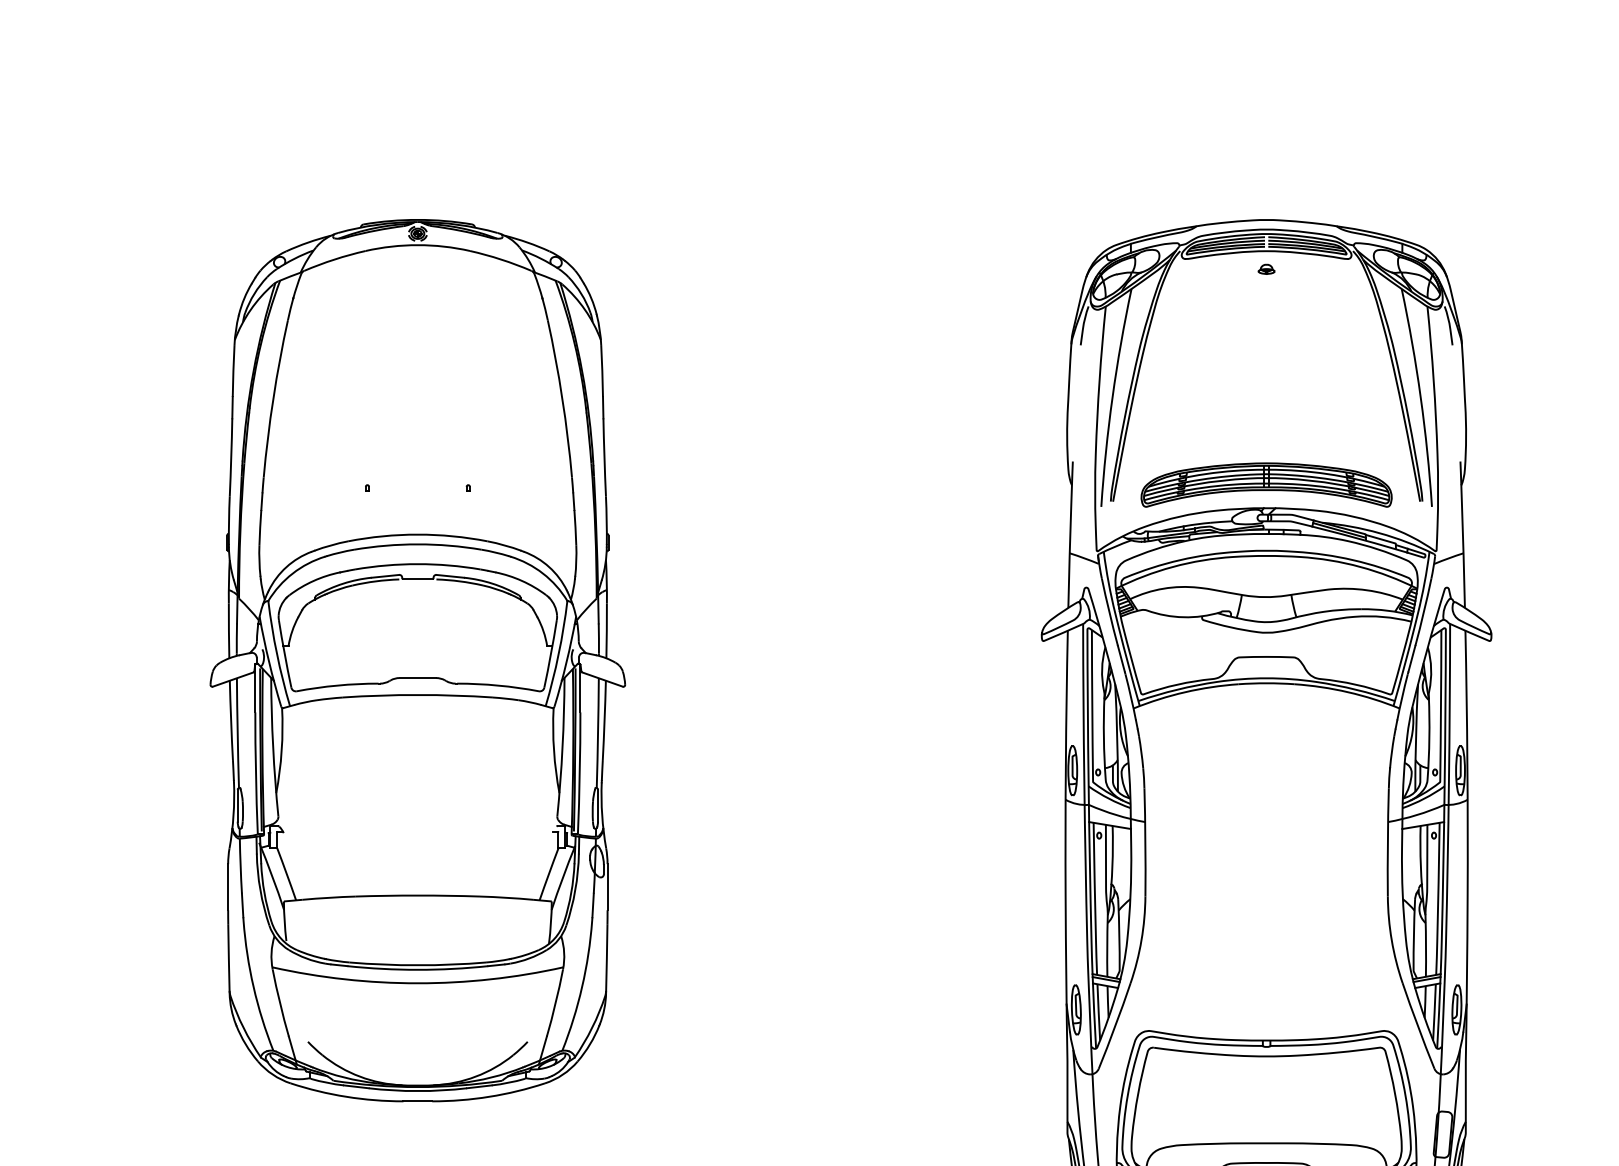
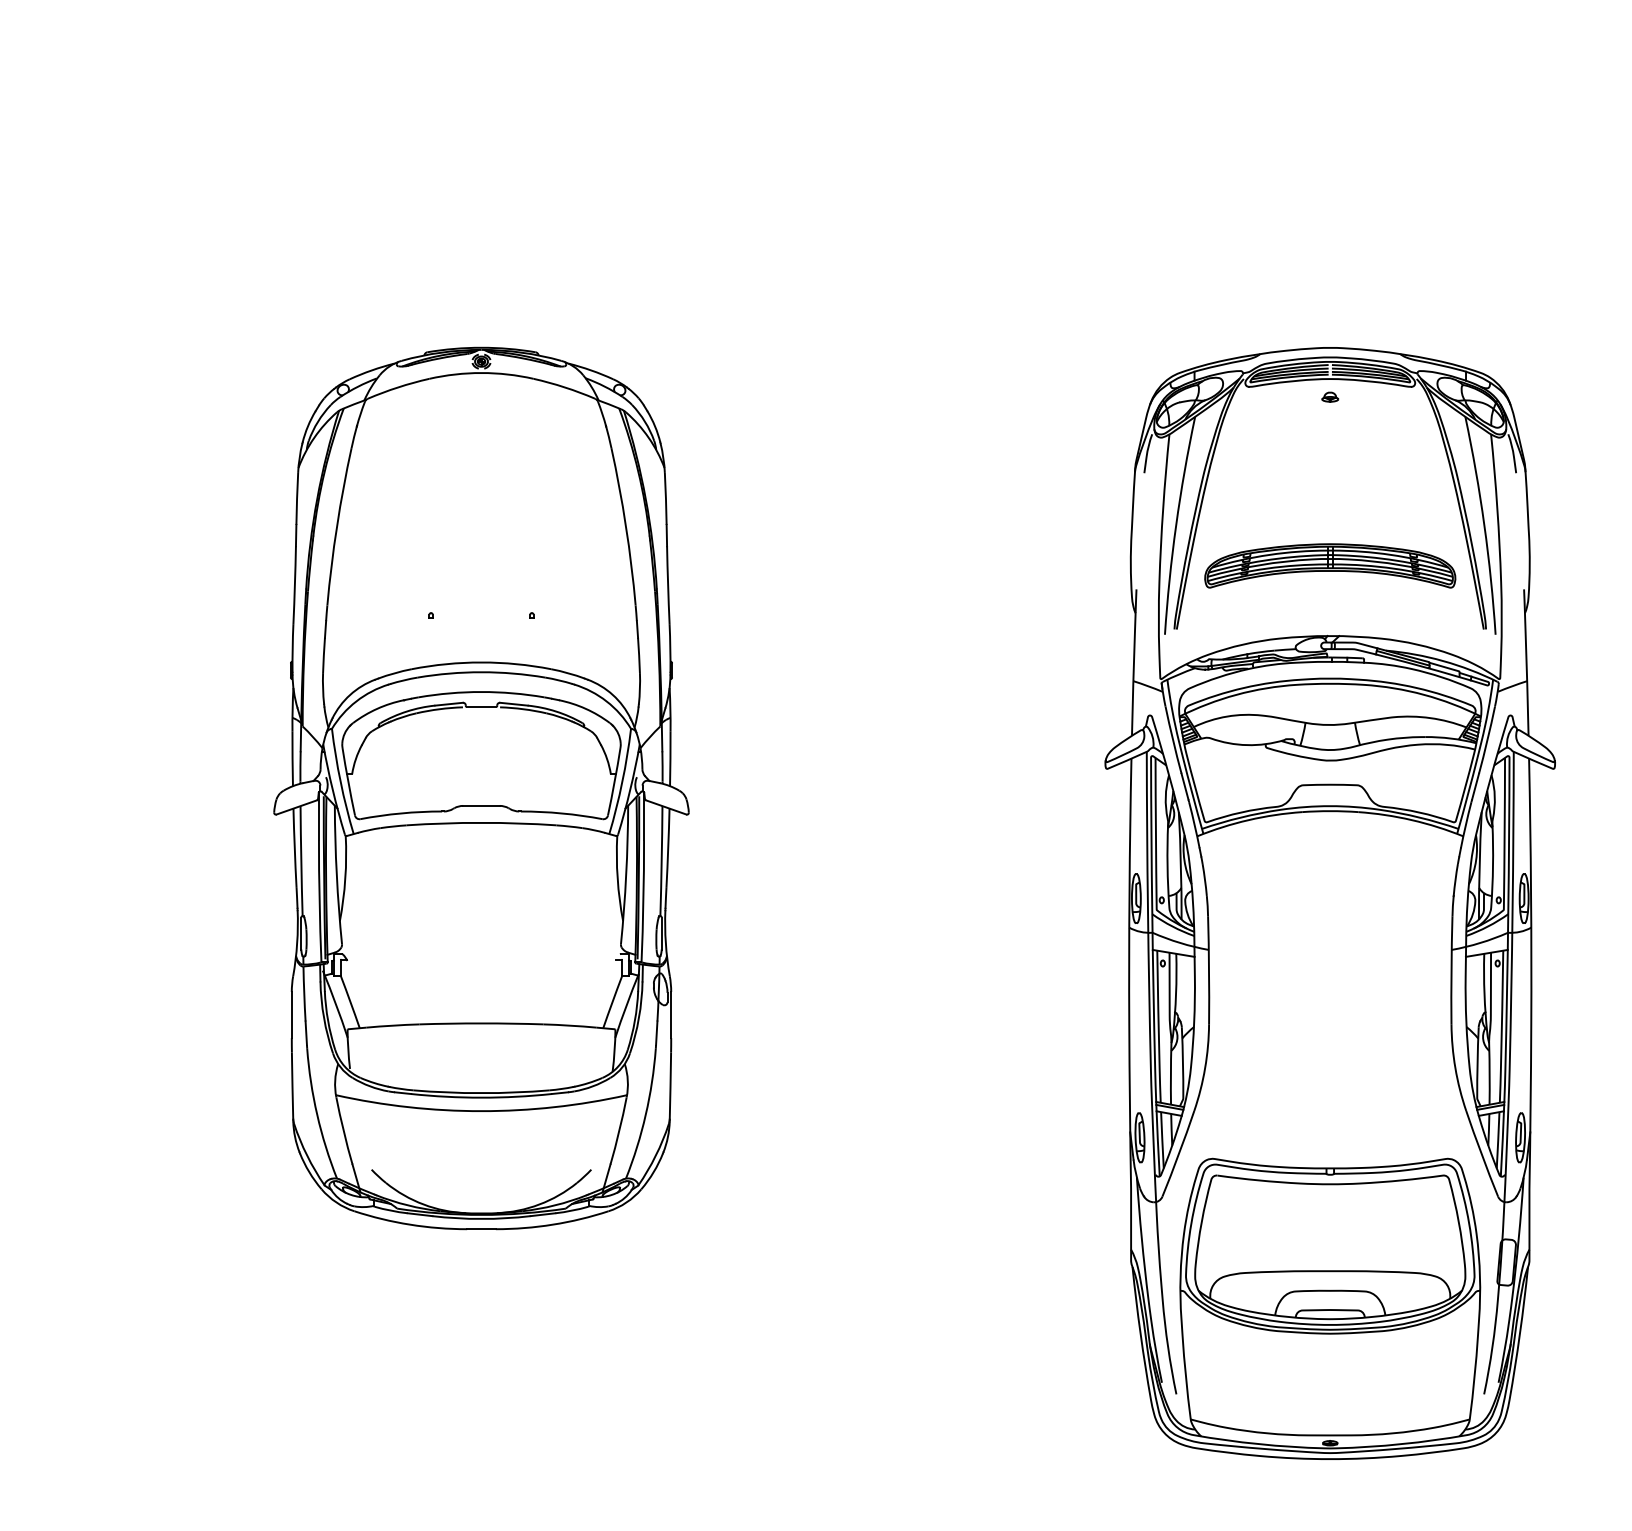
part: (1266, 484) -> (1330, 565), moved

